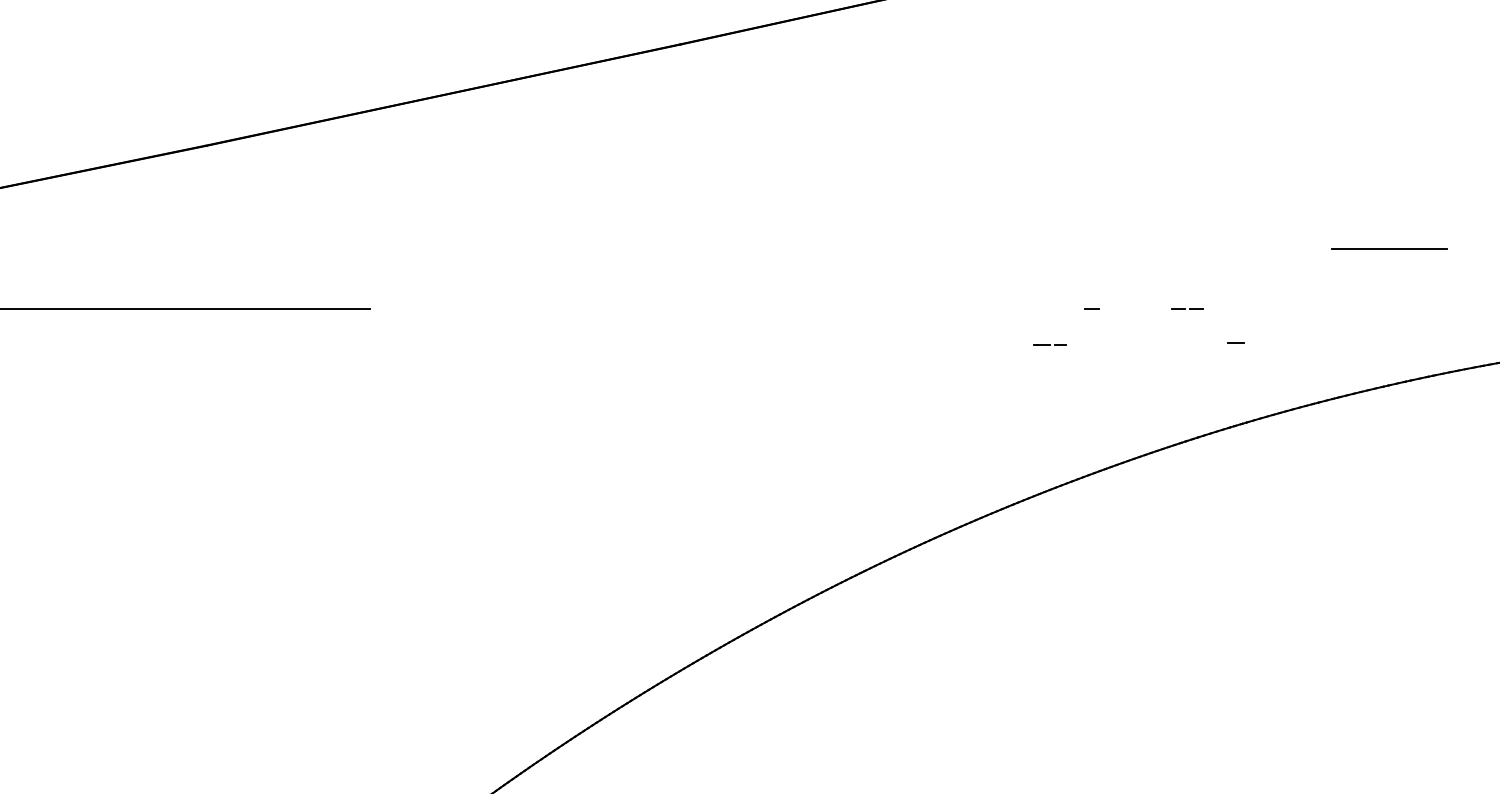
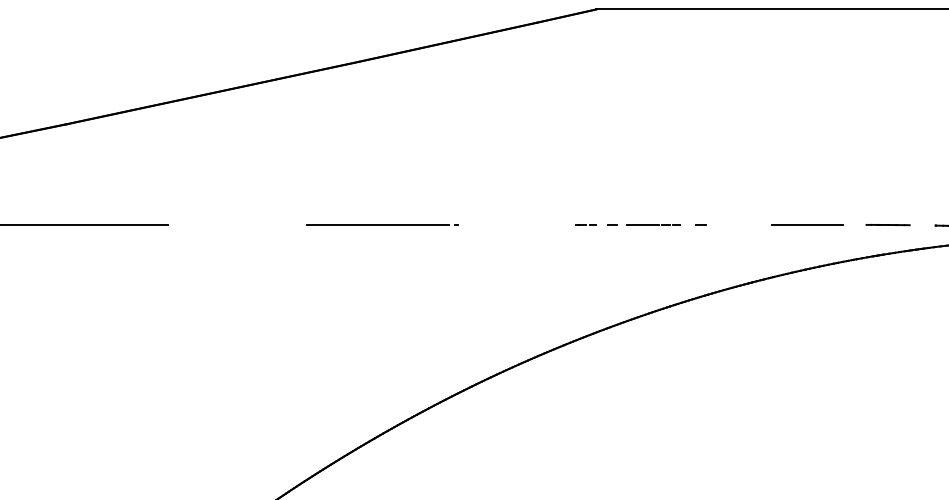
line: (1389, 248) -> (807, 224), moved
line: (719, 308) -> (382, 224), added
line: (1141, 308) -> (642, 224), added
line: (1235, 342) -> (700, 224), moved
line: (1048, 344) -> (585, 224), moved

